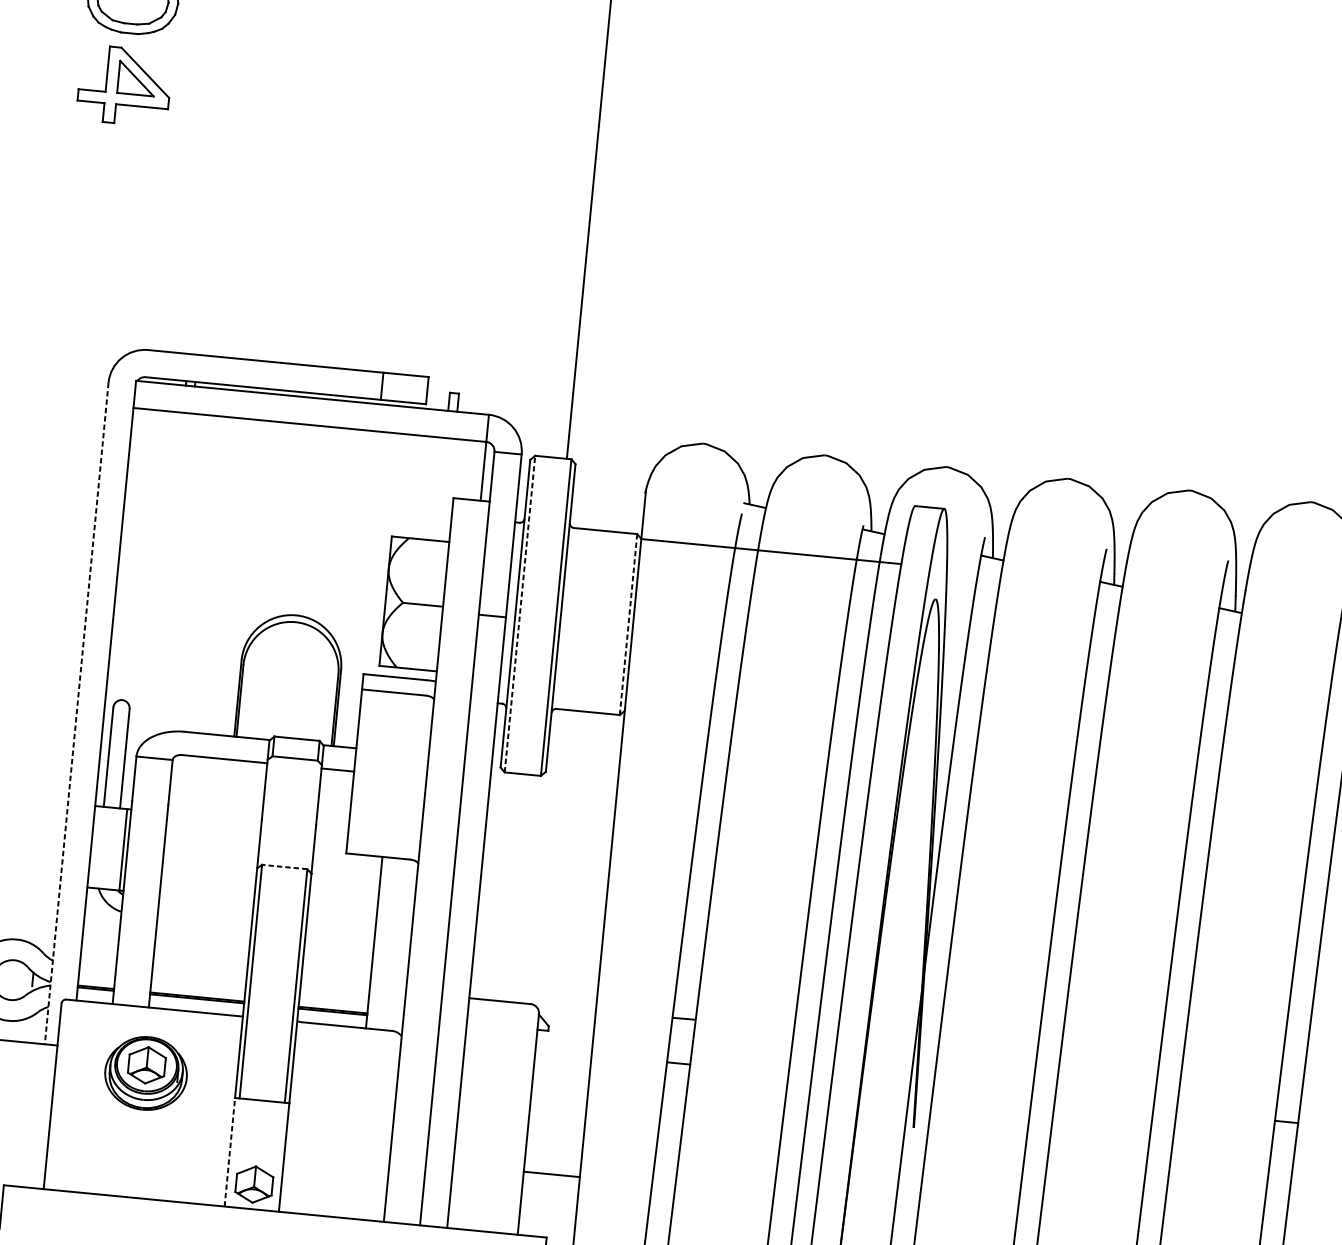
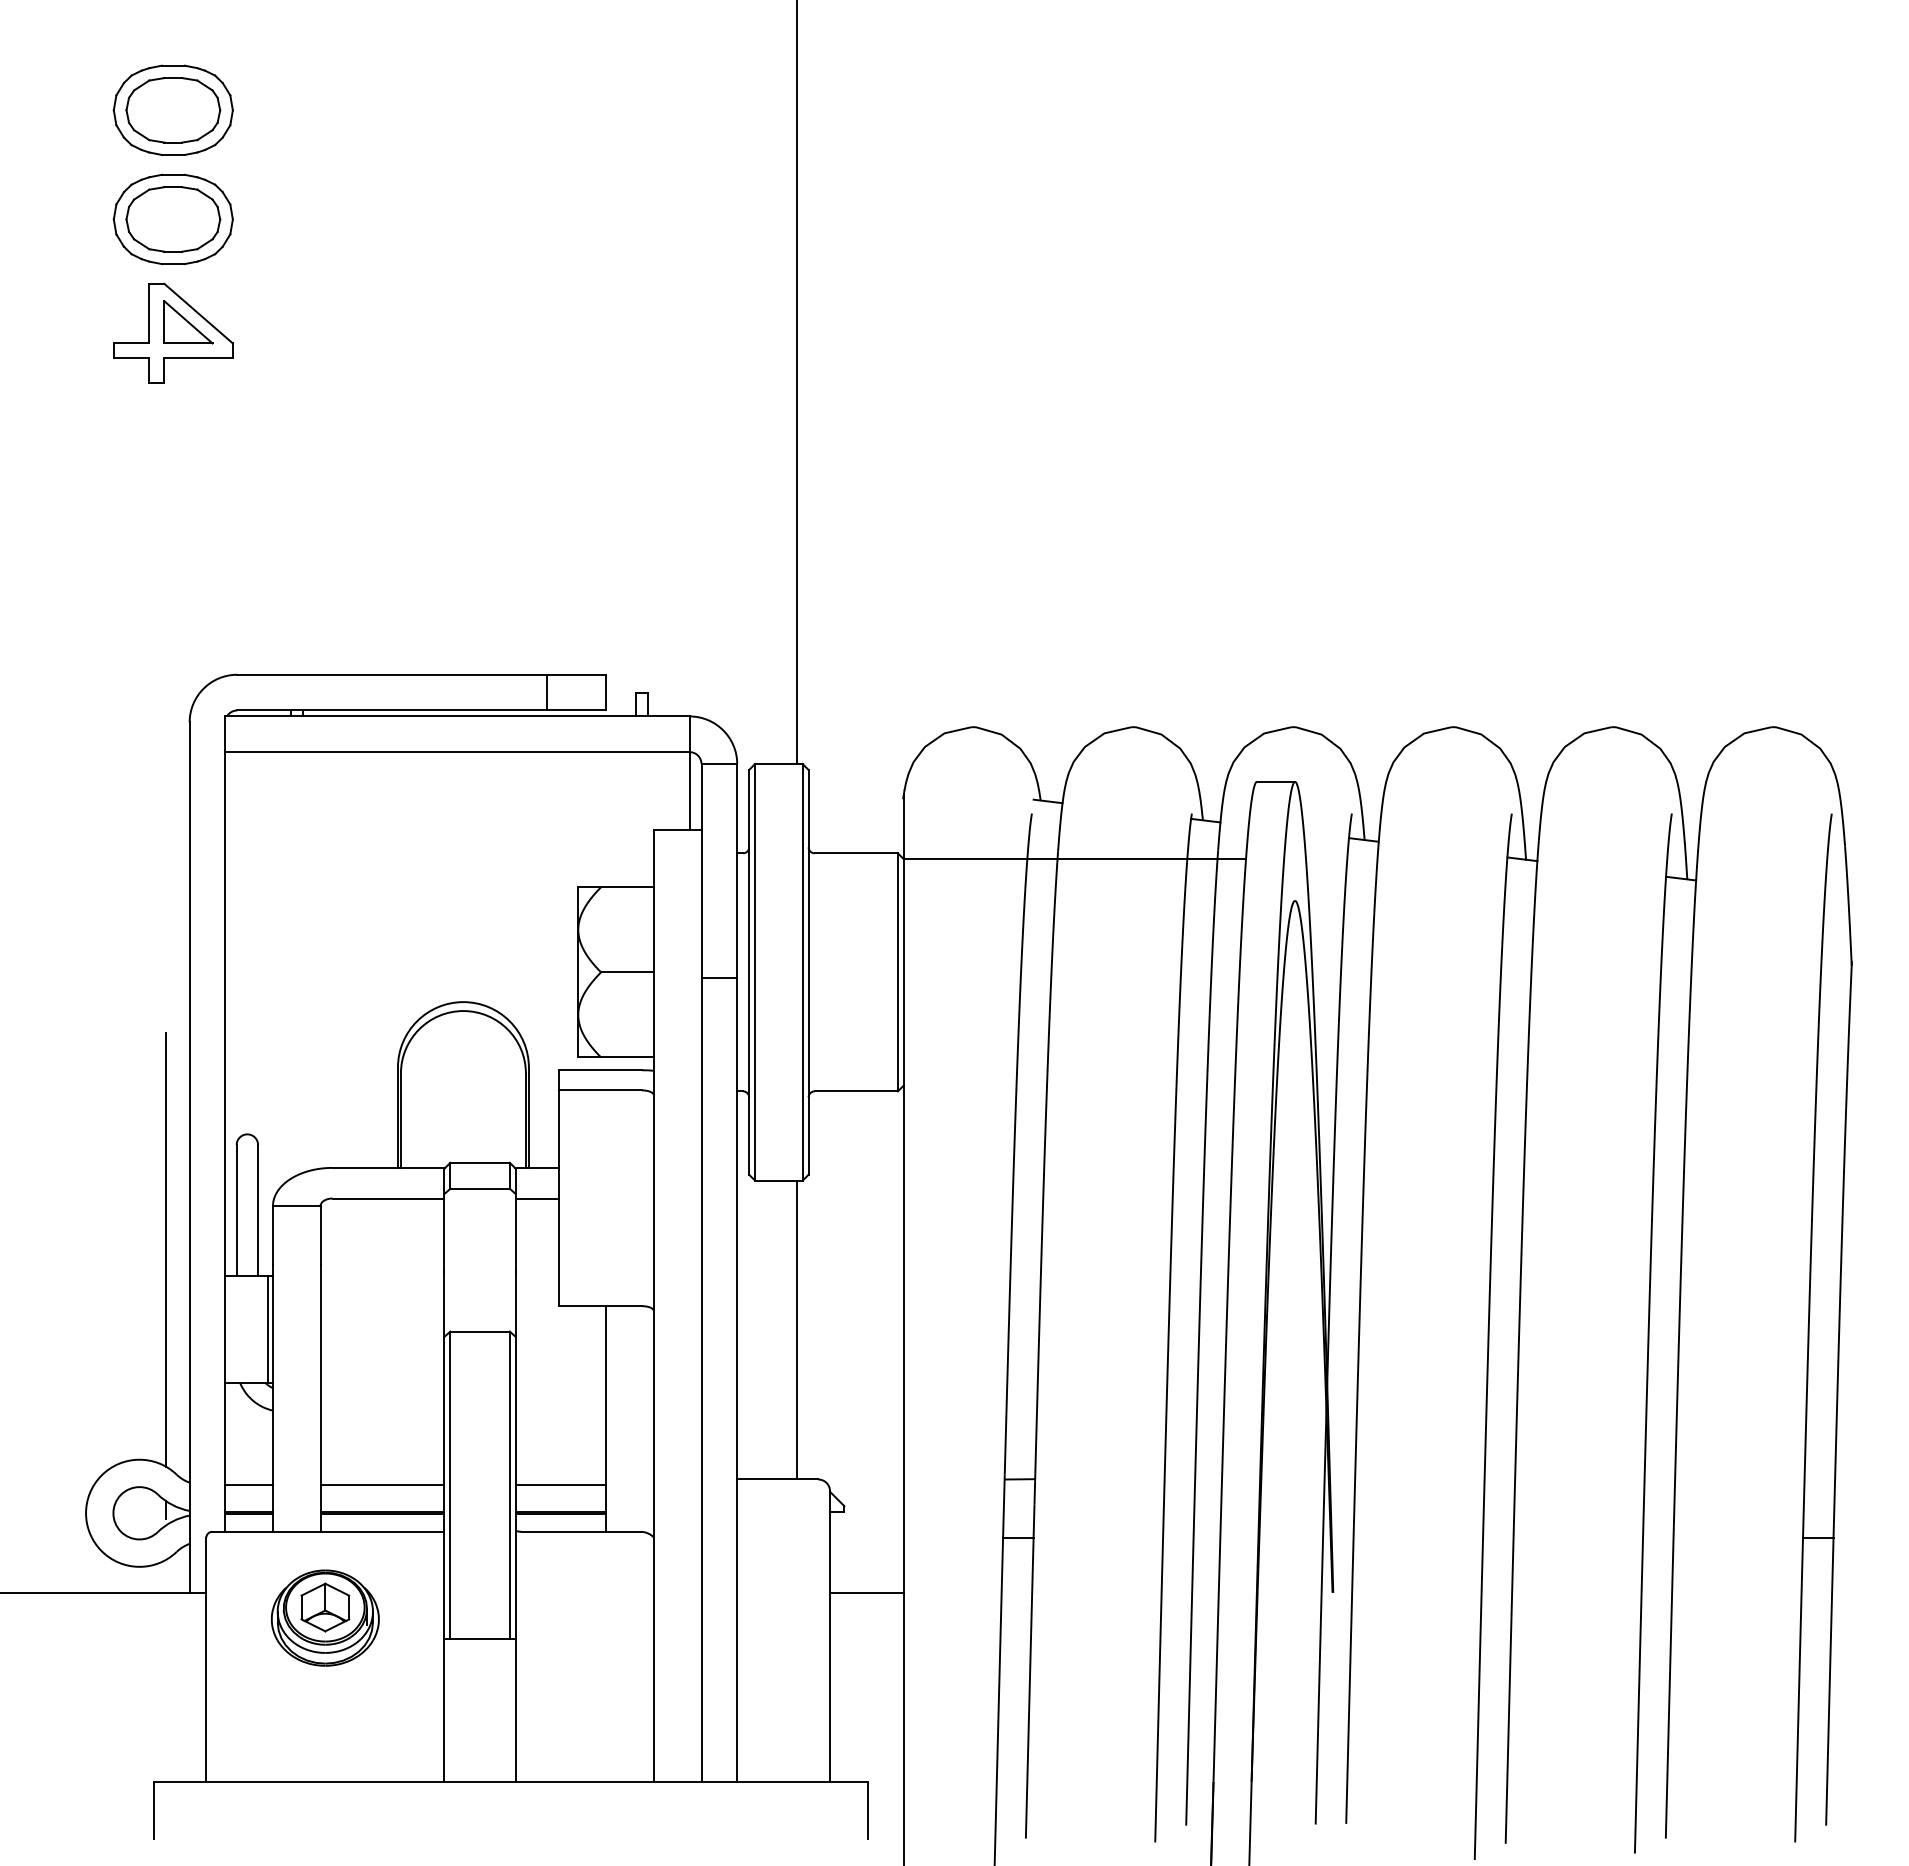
line: (520, 613) -> (755, 971), dashed -> solid
line: (628, 623) -> (897, 971), dashed -> solid
line: (76, 714) -> (189, 1158), dashed -> solid
line: (51, 781) -> (165, 1249), added
line: (285, 866) -> (480, 1331), dashed -> solid
line: (525, 888) -> (796, 1329), added
line: (97, 966) -> (248, 1484), added
line: (199, 976) -> (382, 1484), added
line: (334, 989) -> (560, 1484), added
line: (230, 1151) -> (444, 1709), dashed -> solid
line: (551, 1174) -> (866, 1592), moved
part: (254, 1184) -> (480, 1749), removed

